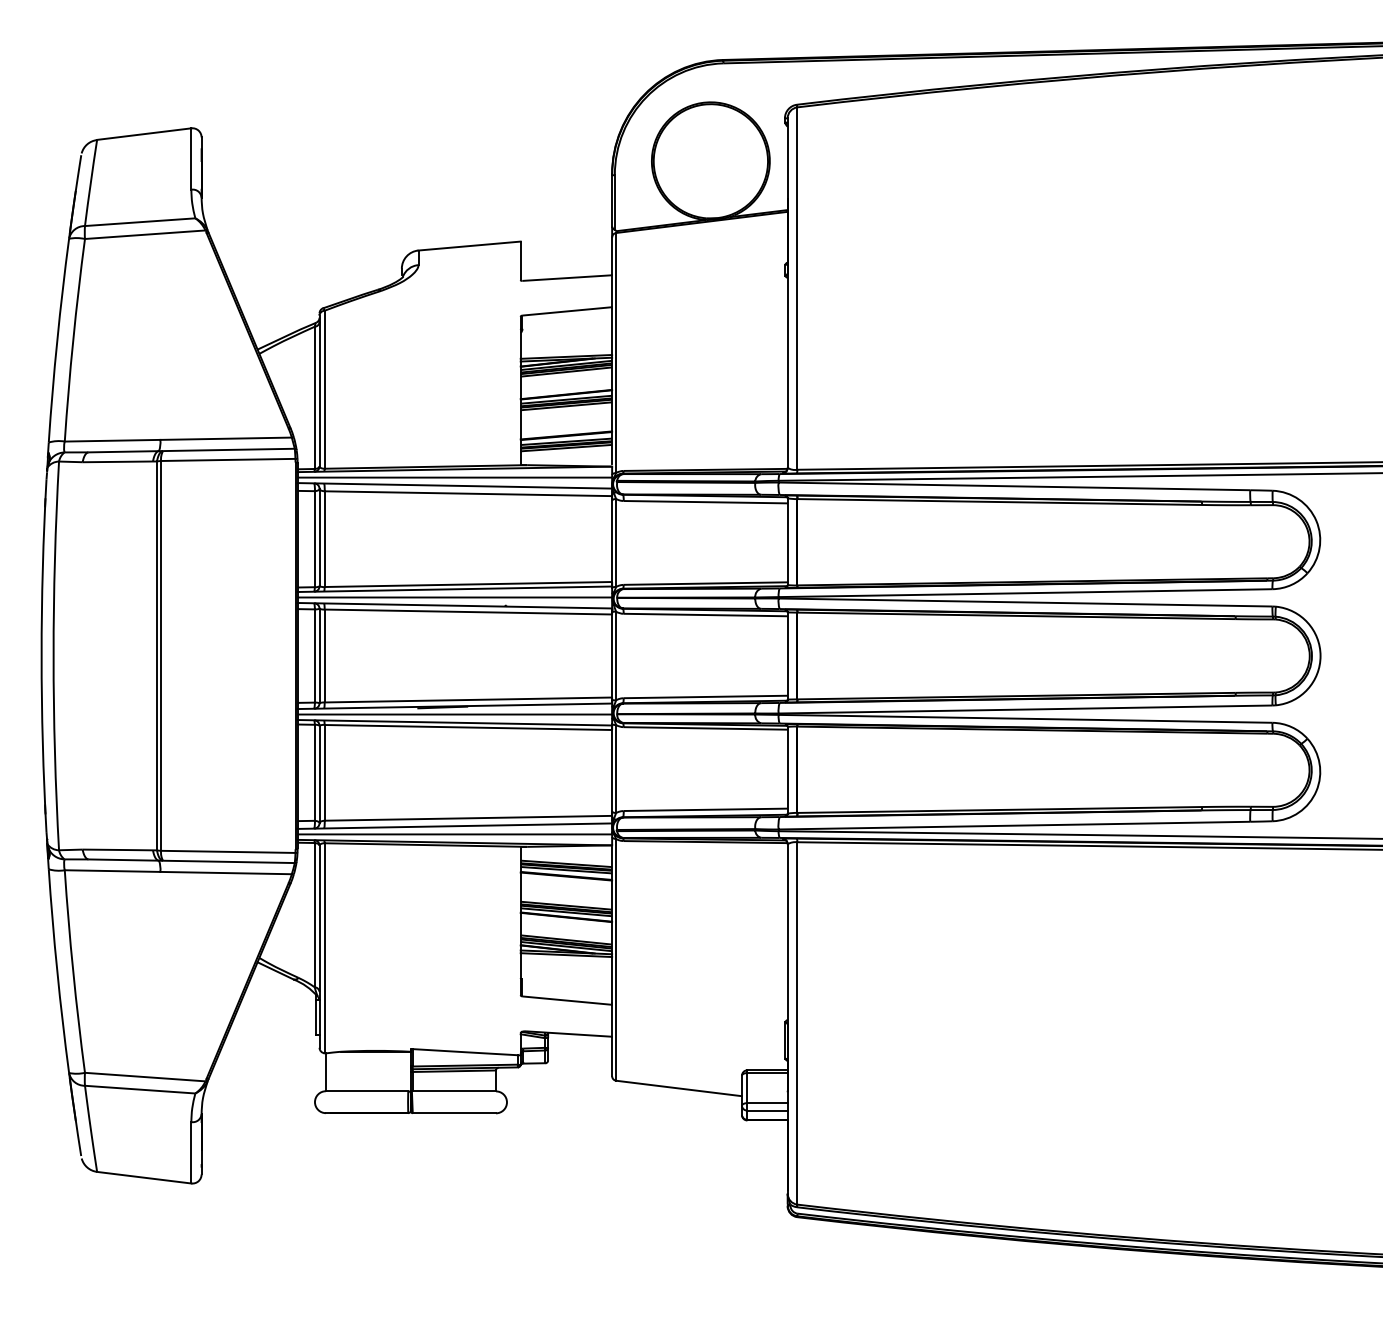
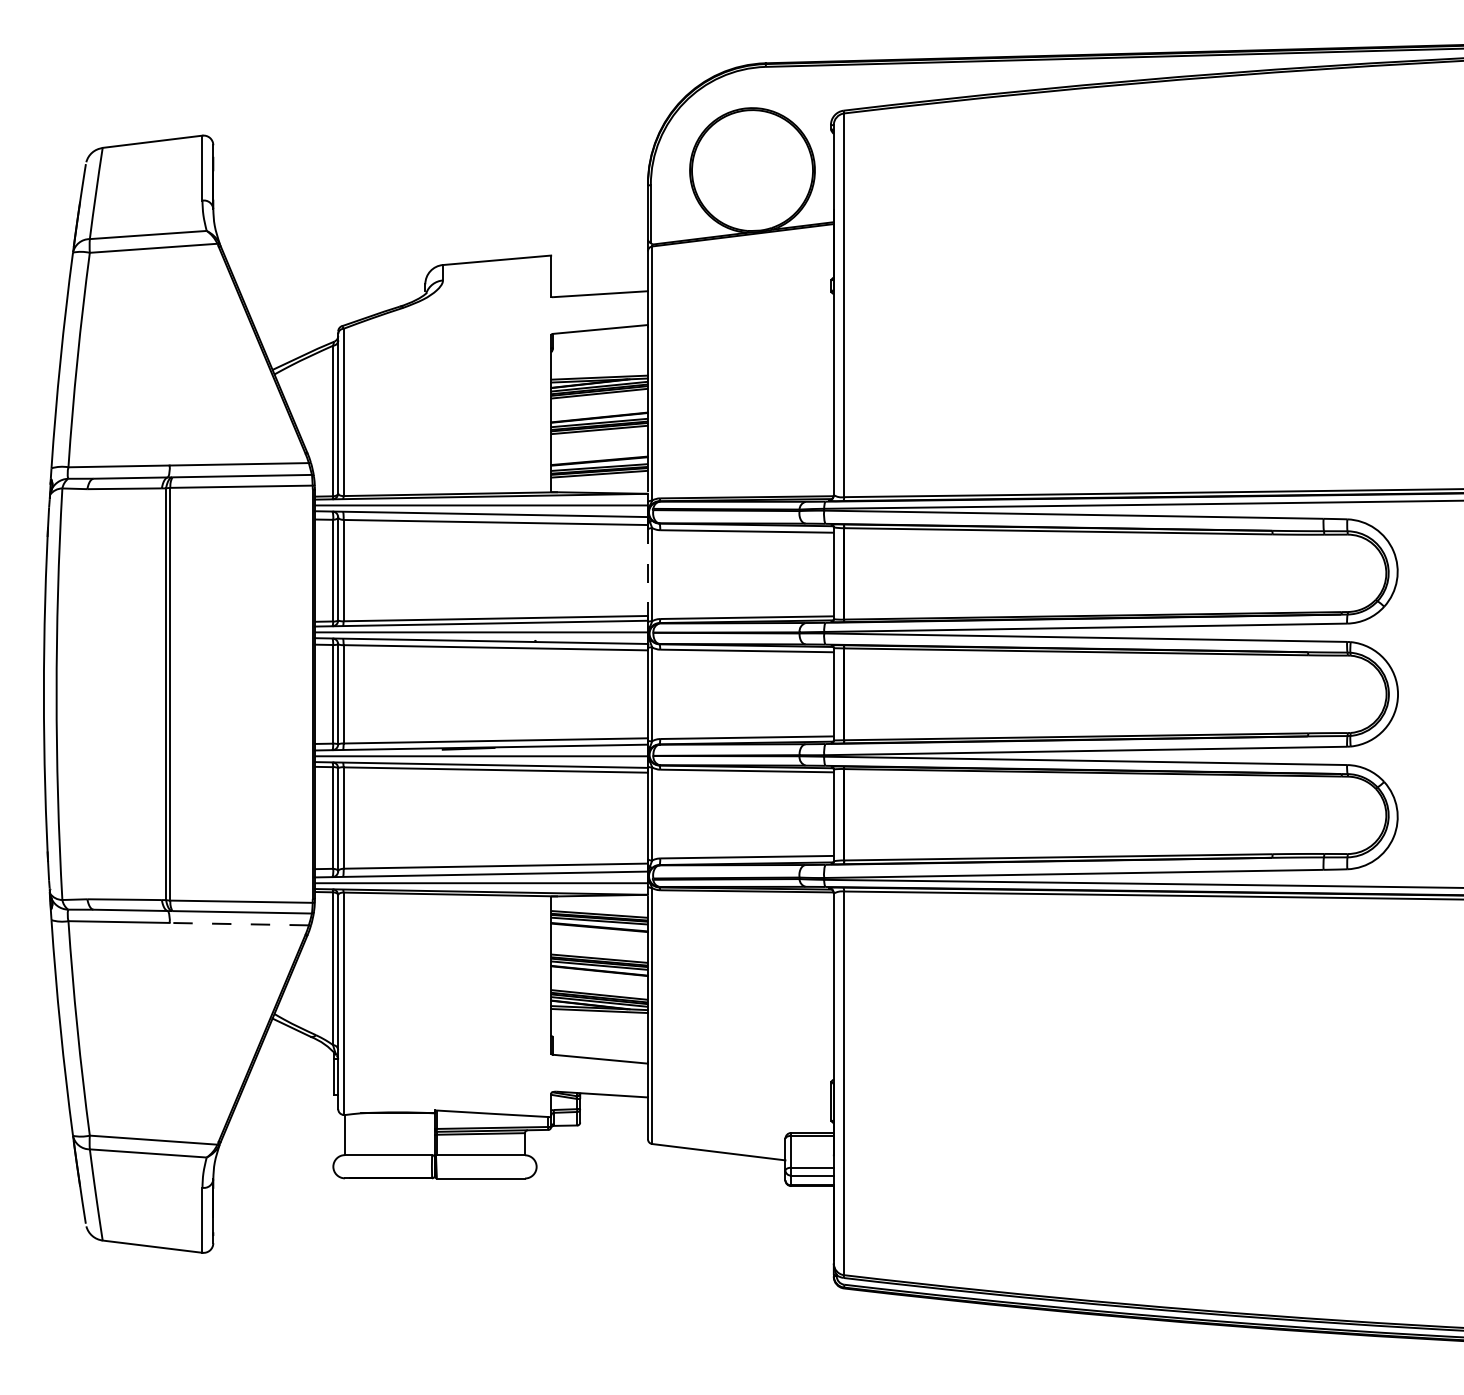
line: (611, 539) -> (647, 571), solid -> dashed
line: (226, 873) -> (239, 924), solid -> dashed

